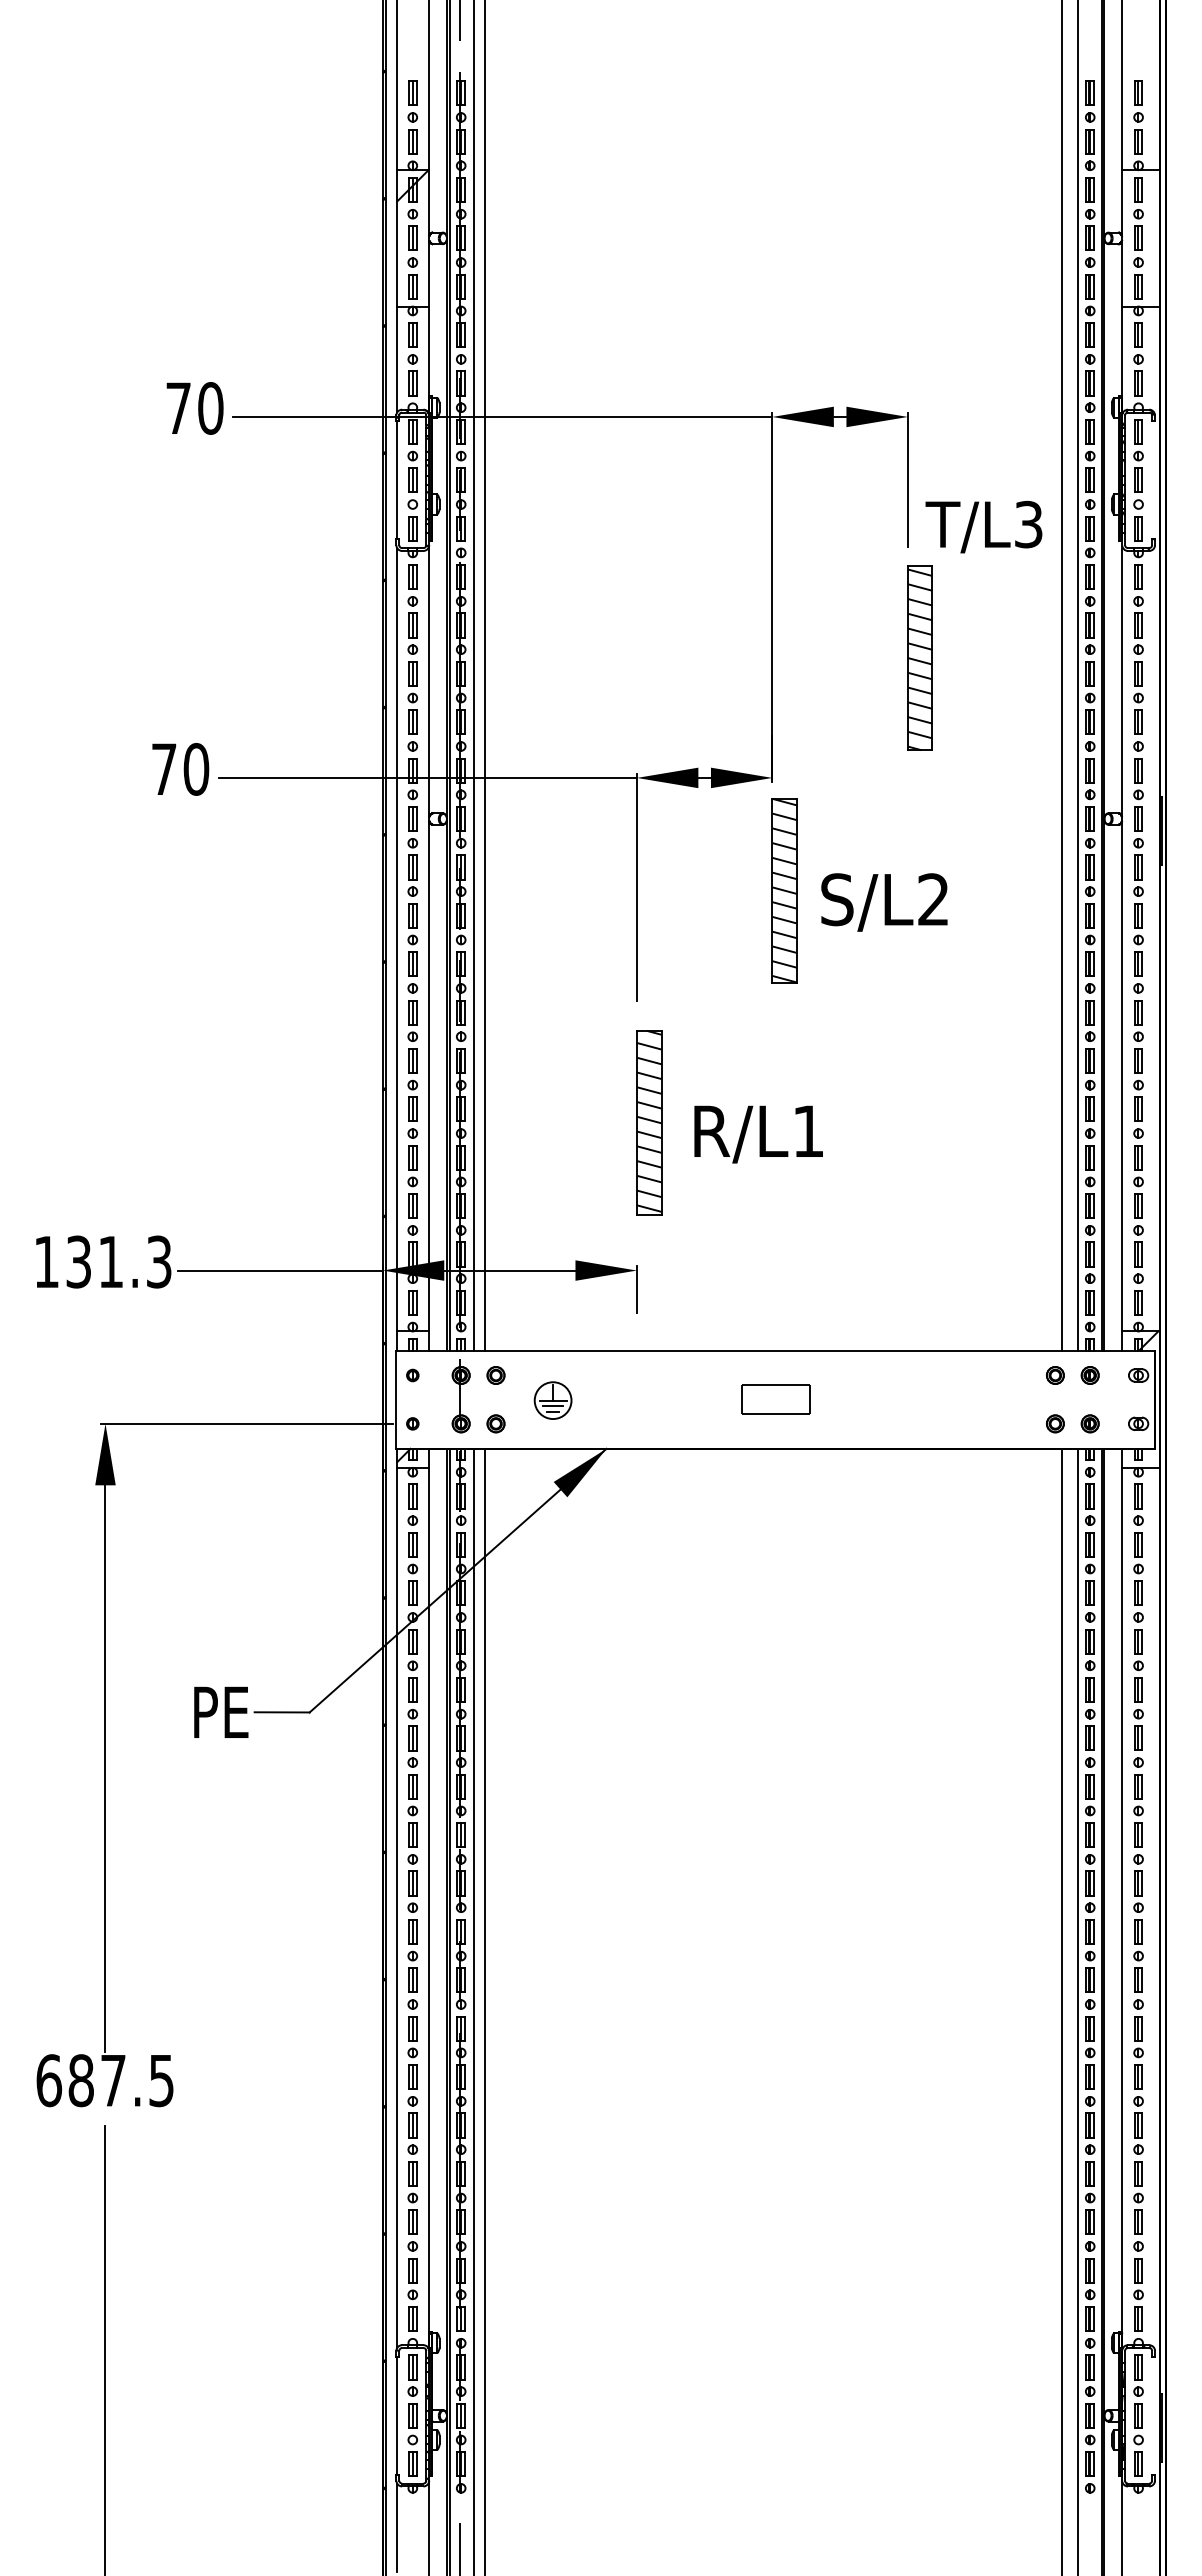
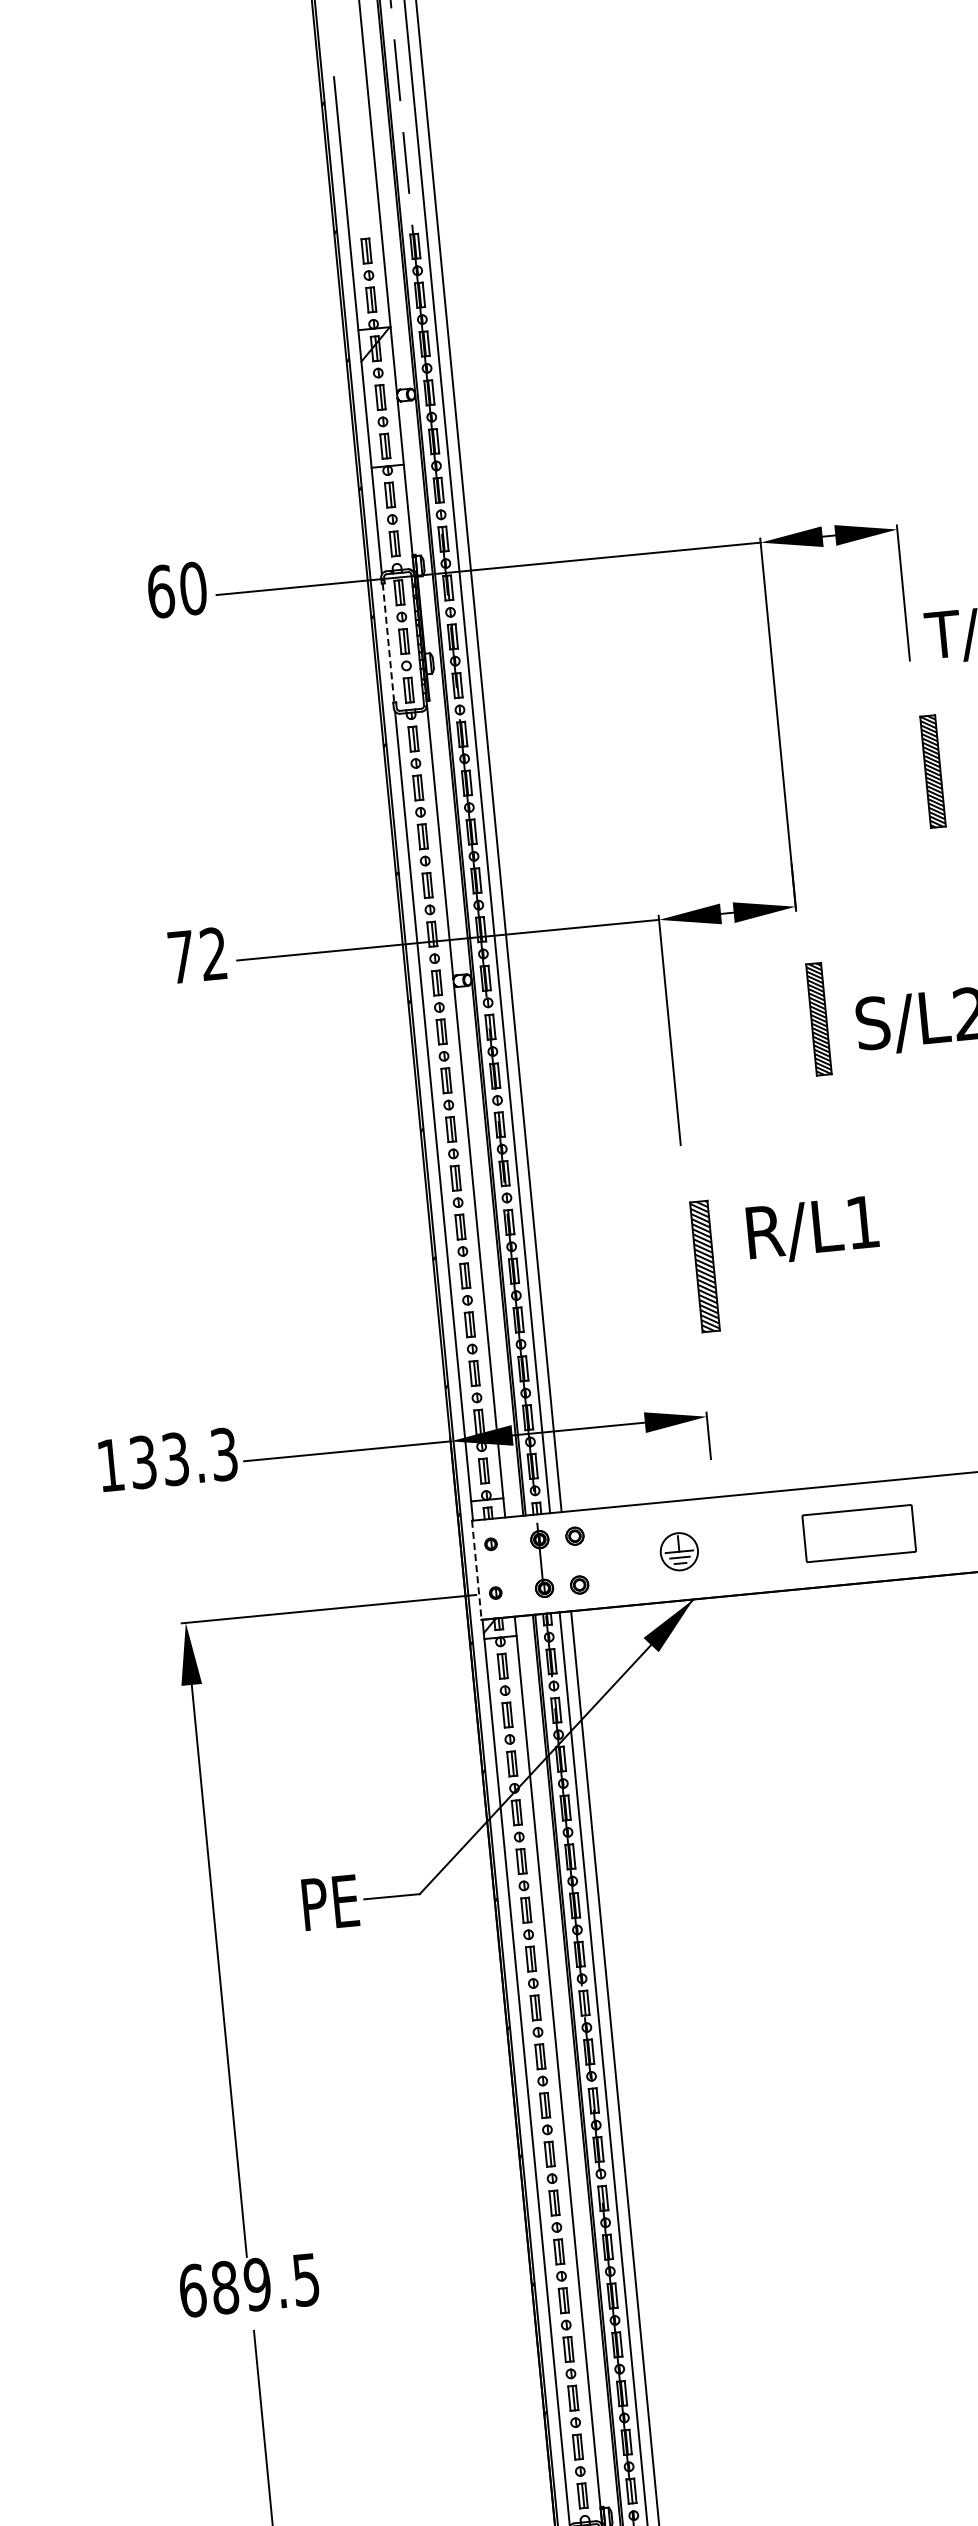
text: (178, 408) -> (160, 591), 70 -> 60
line: (397, 480) -> (388, 643), solid -> dashed
part: (919, 657) -> (932, 770), size x0.6
text: (196, 769) -> (214, 954), 70 -> 72
part: (784, 890) -> (818, 1019), size x0.6
part: (649, 1122) -> (705, 1266), size x0.7
text: (758, 1134) -> (812, 1230), moved
text: (111, 1261) -> (176, 1458), 131.3 -> 133.3
part: (775, 1399) -> (859, 1533), size x1.6
line: (396, 1400) -> (477, 1571), solid -> dashed
part: (552, 1400) -> (678, 1551), moved
text: (112, 2080) -> (256, 2284), 687.5 -> 689.5

